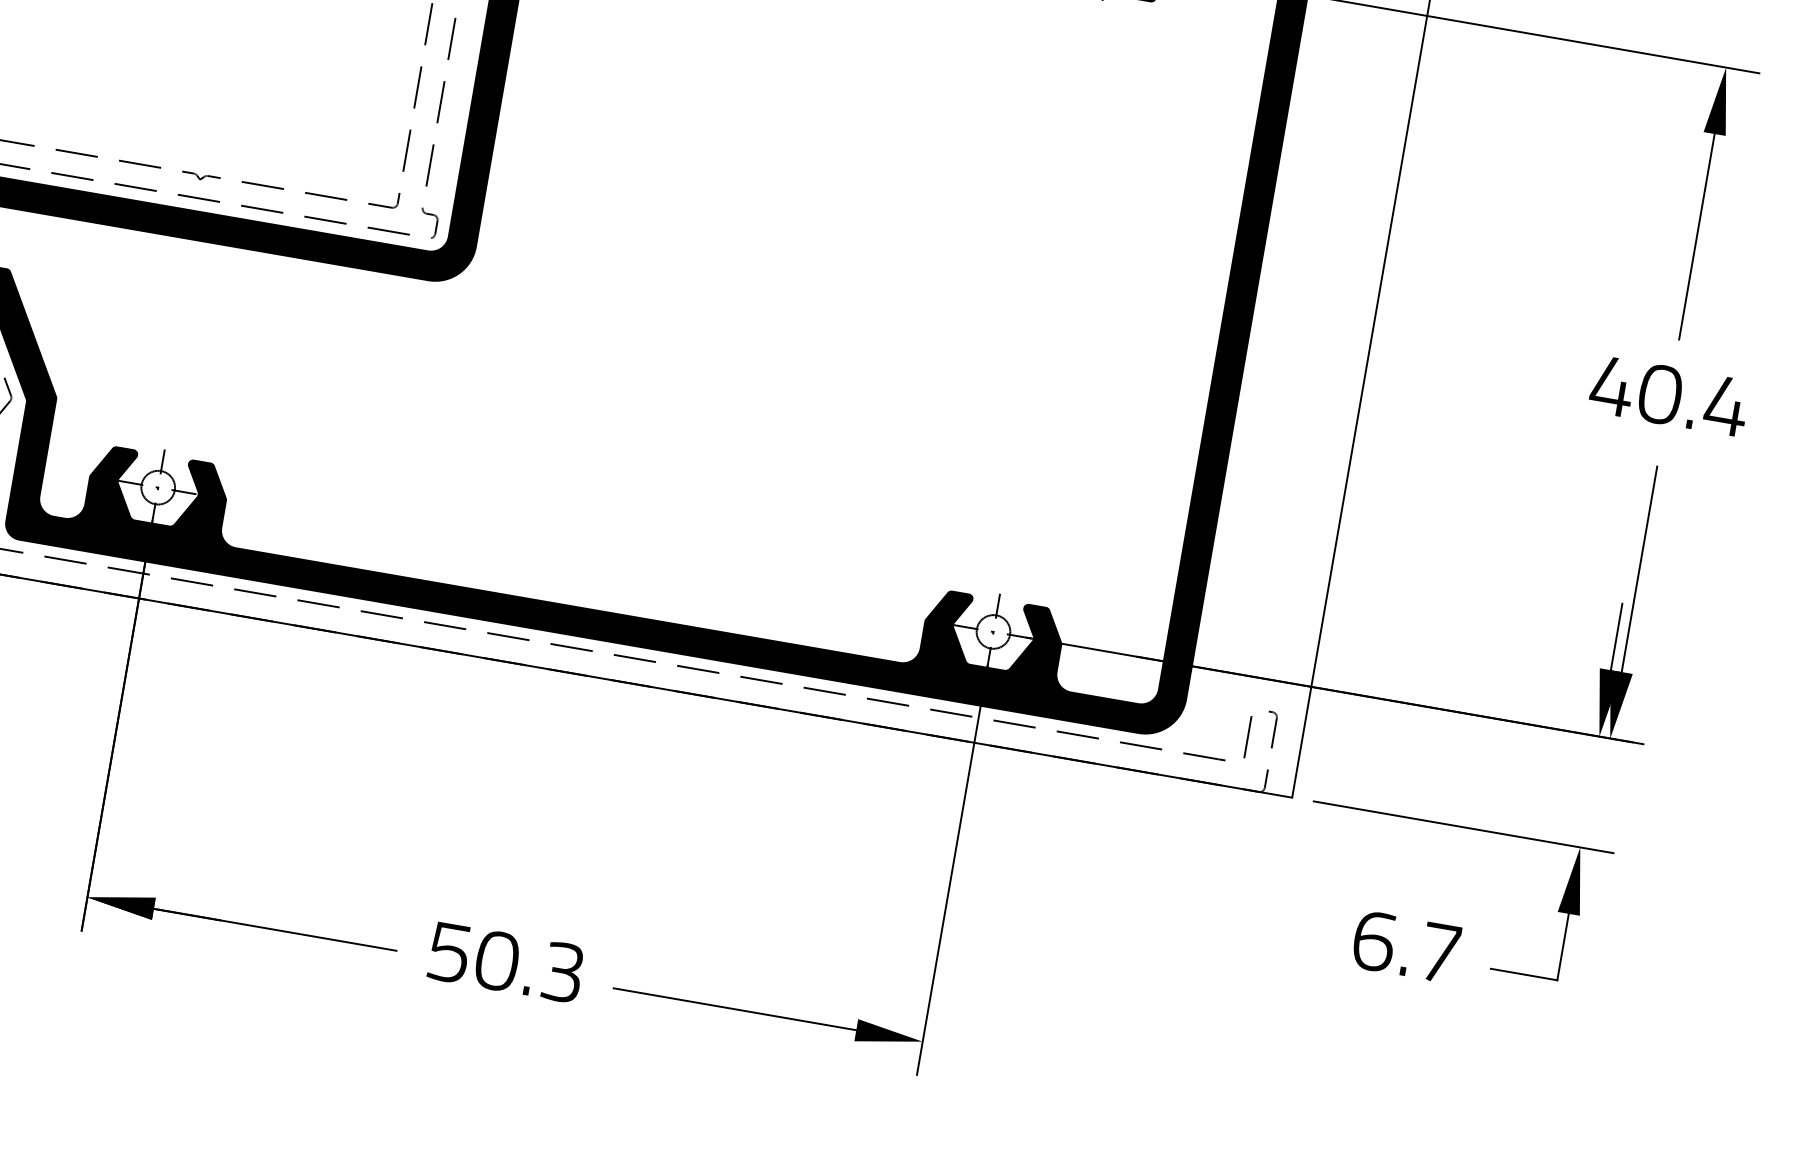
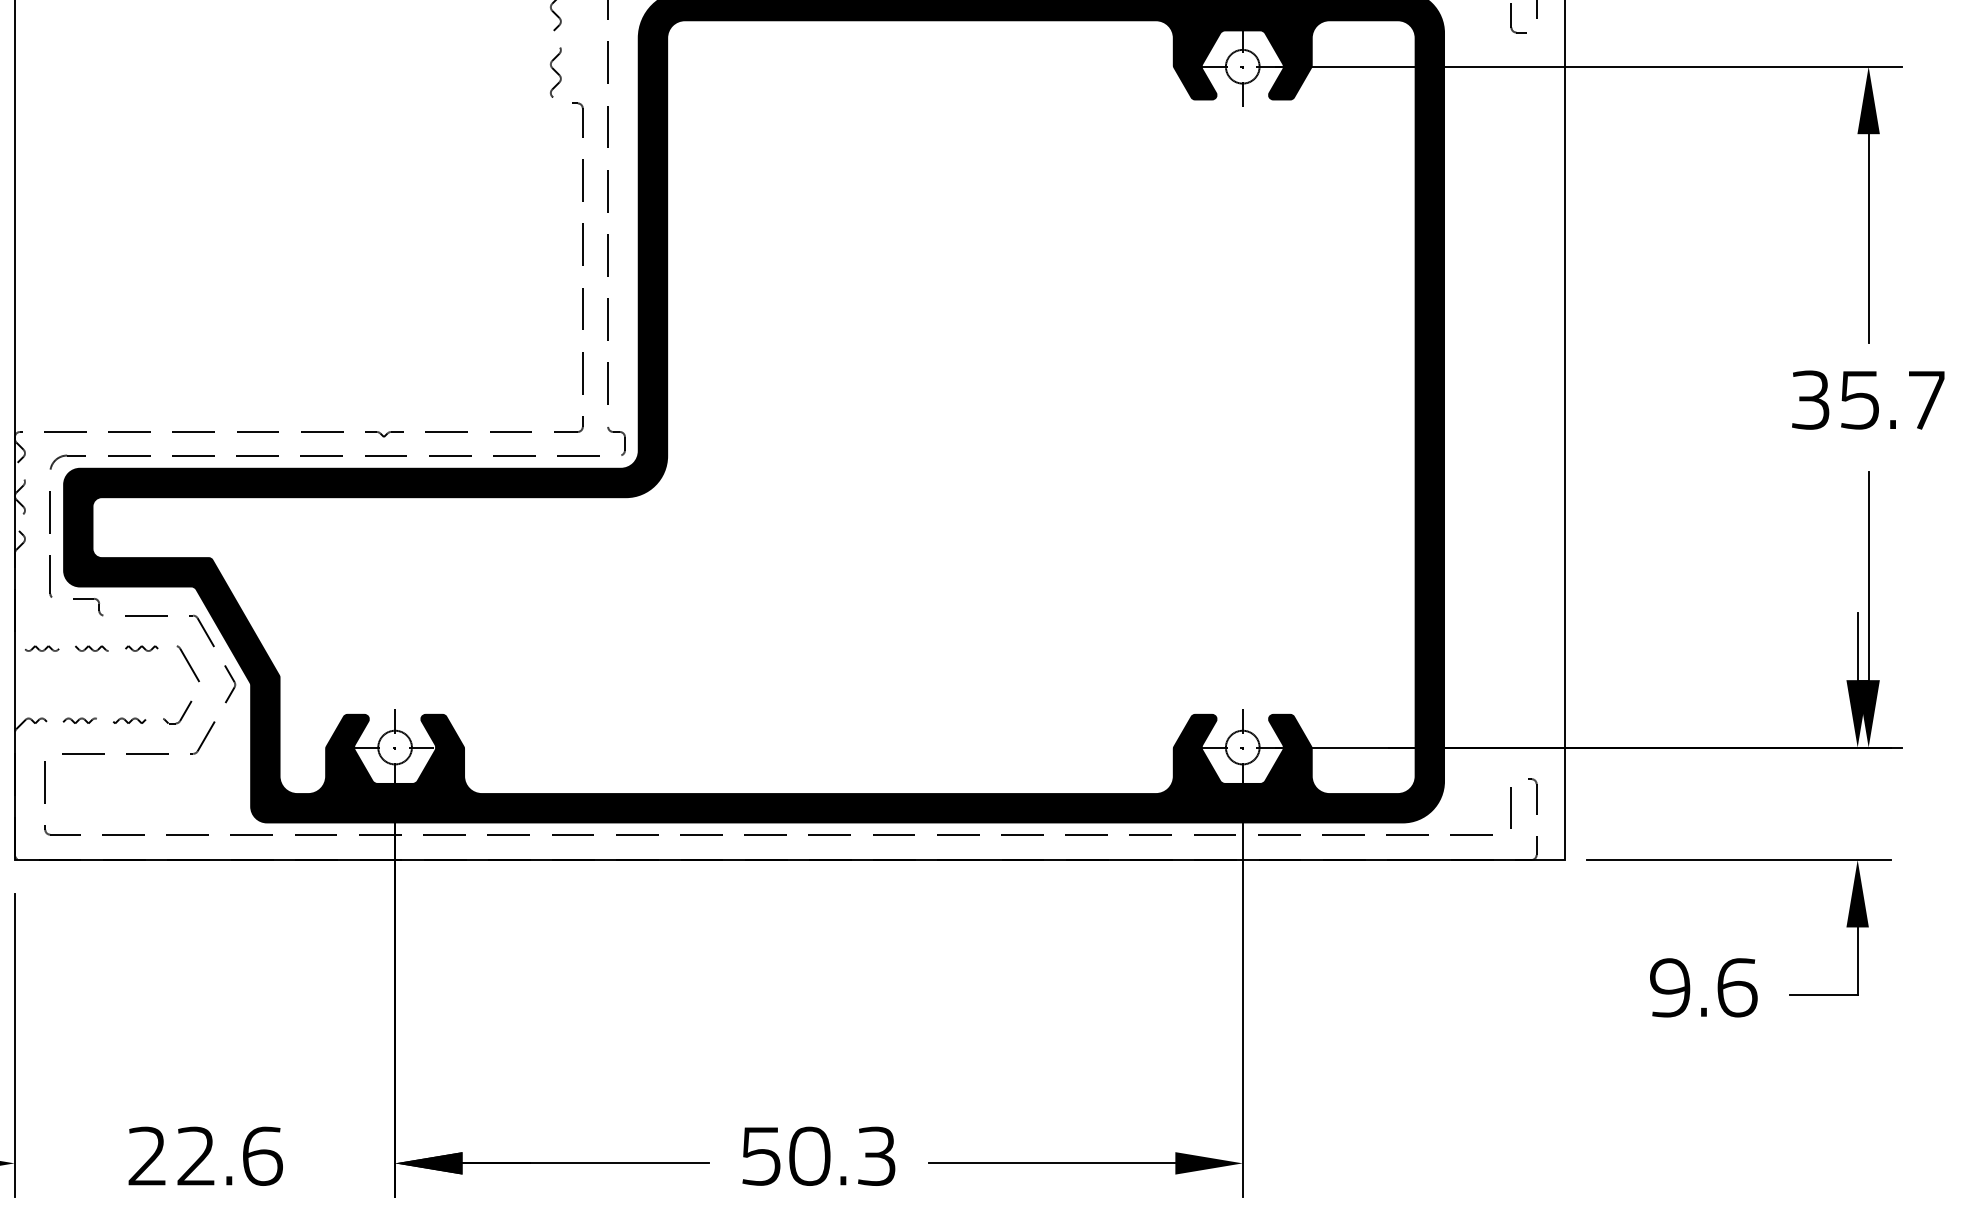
text: (1669, 395) -> (1868, 399), 40.4 -> 35.7
text: (1406, 946) -> (1703, 987), 6.7 -> 9.6

